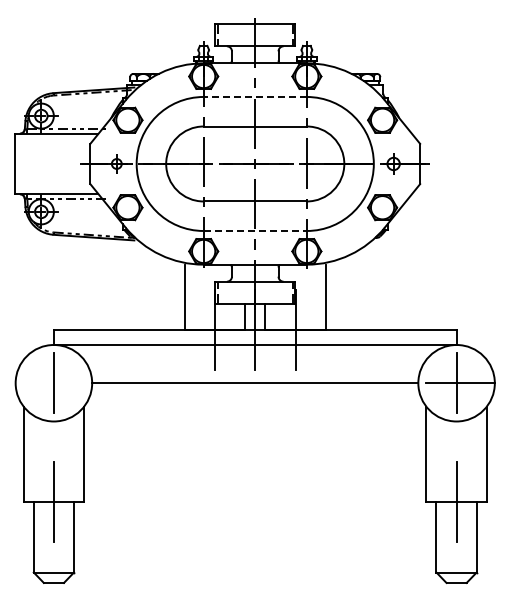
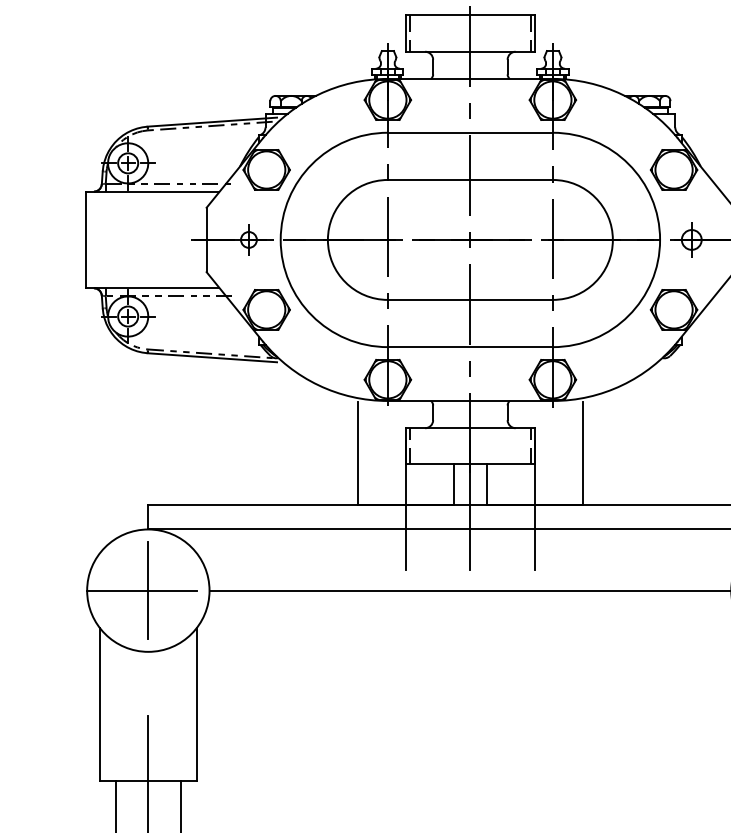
line: (255, 96) -> (470, 131), dashed -> solid
line: (255, 230) -> (470, 346), dashed -> solid
line: (49, 383) -> (141, 591), added

